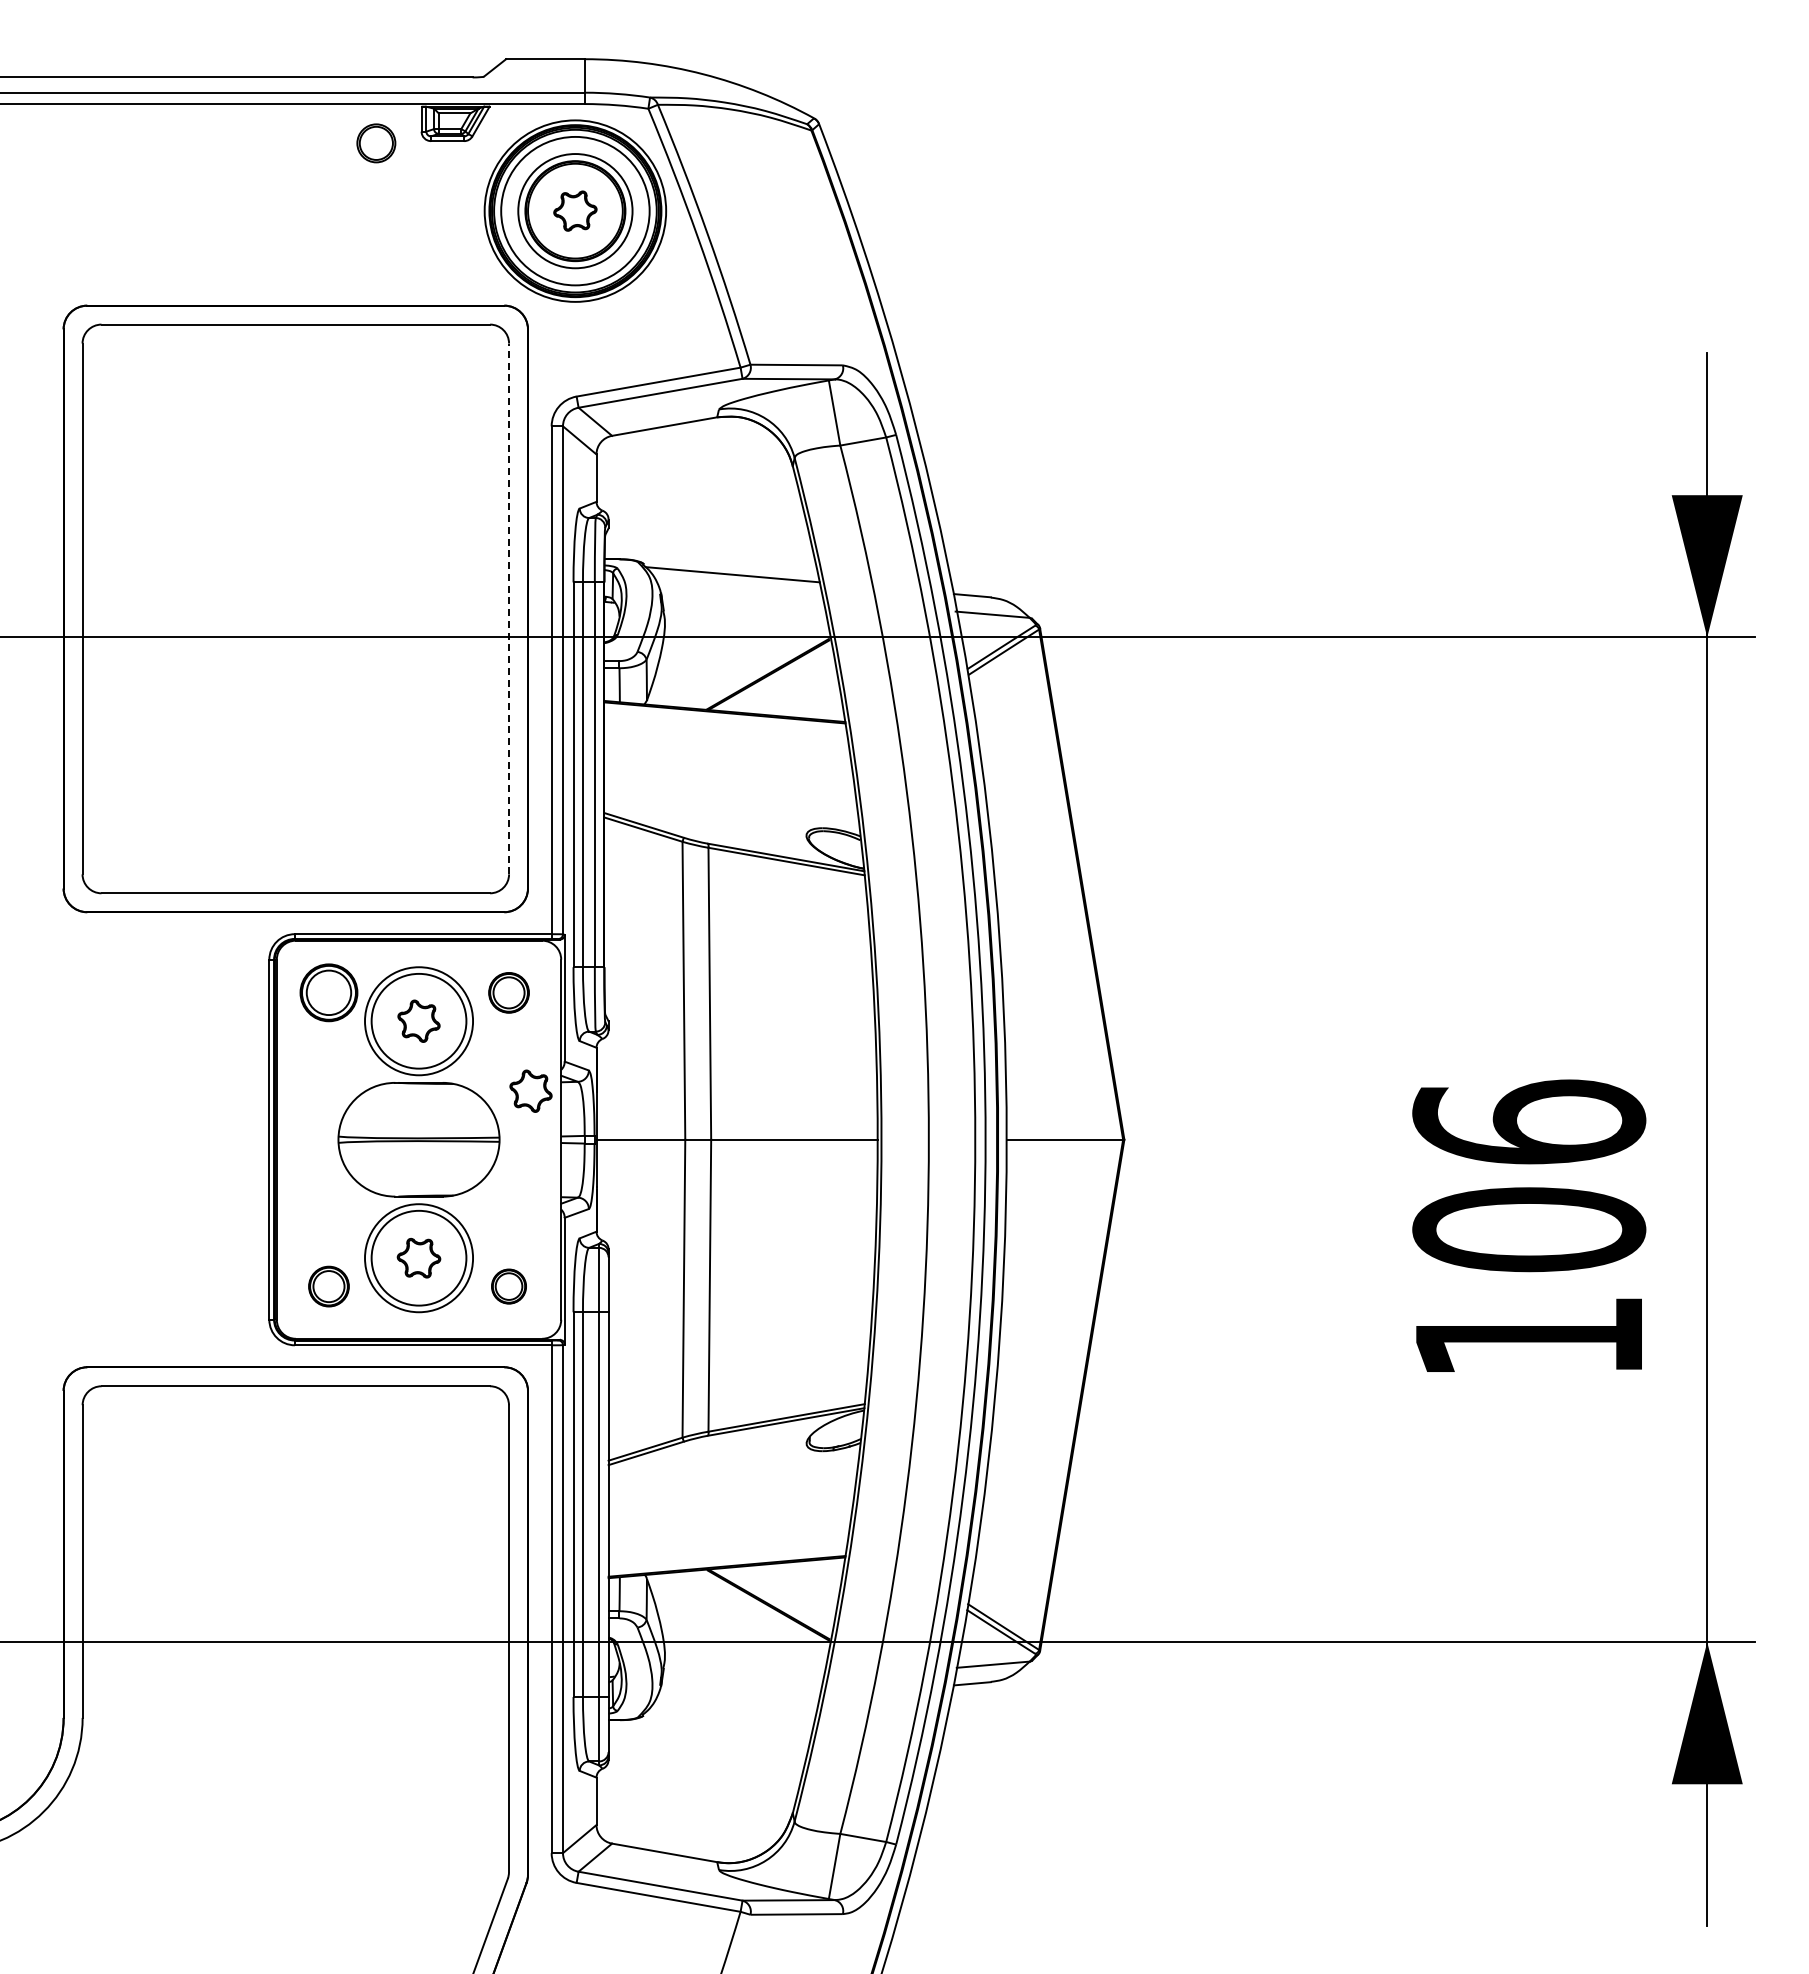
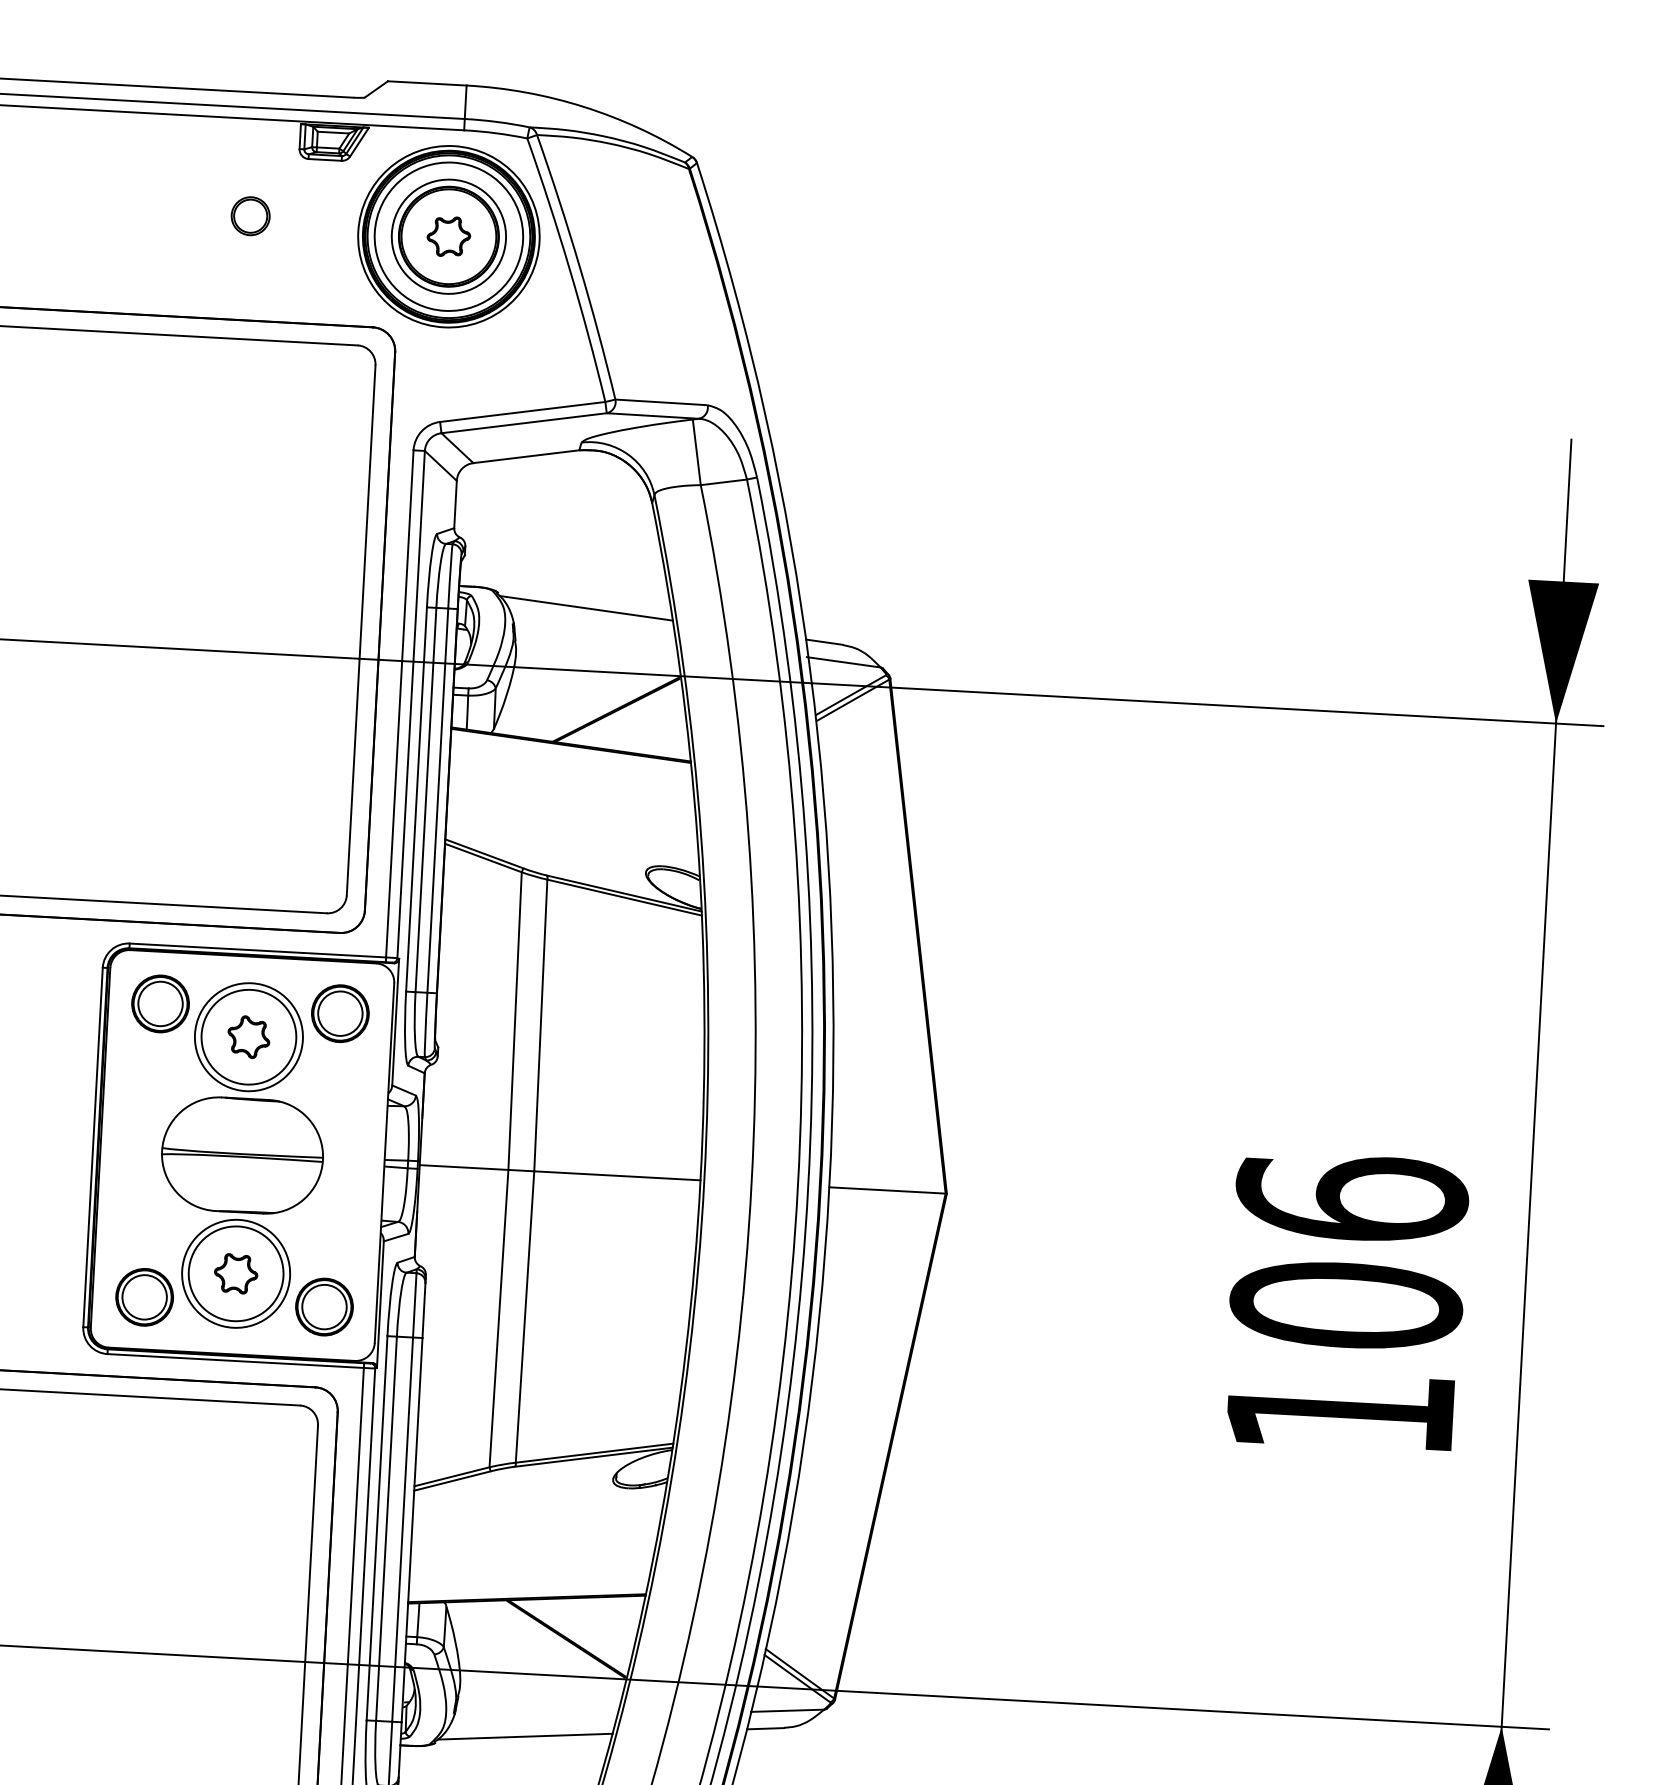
part: (376, 143) -> (250, 216), moved
line: (509, 608) -> (361, 629), dashed -> solid
part: (508, 992) -> (339, 1013), size x1.43
part: (530, 1090) -> (356, 1112), removed
part: (328, 1286) -> (144, 1297), size x1.43
part: (508, 1286) -> (323, 1306), size x1.67
line: (732, 1704) -> (525, 1736), added

